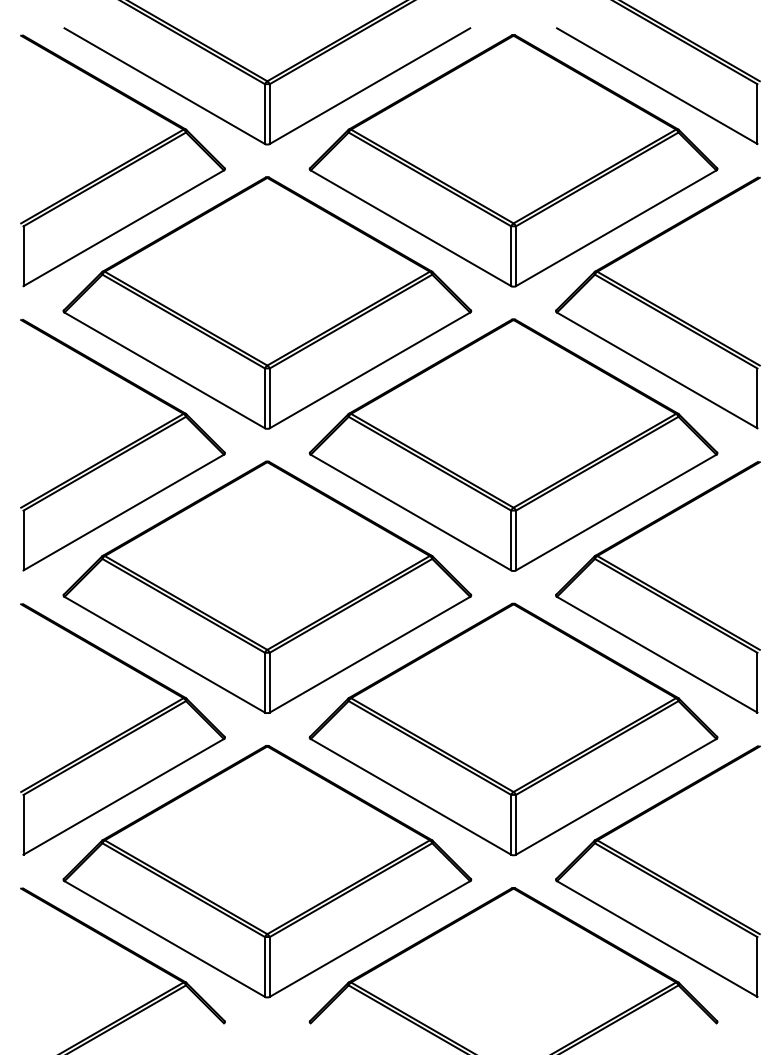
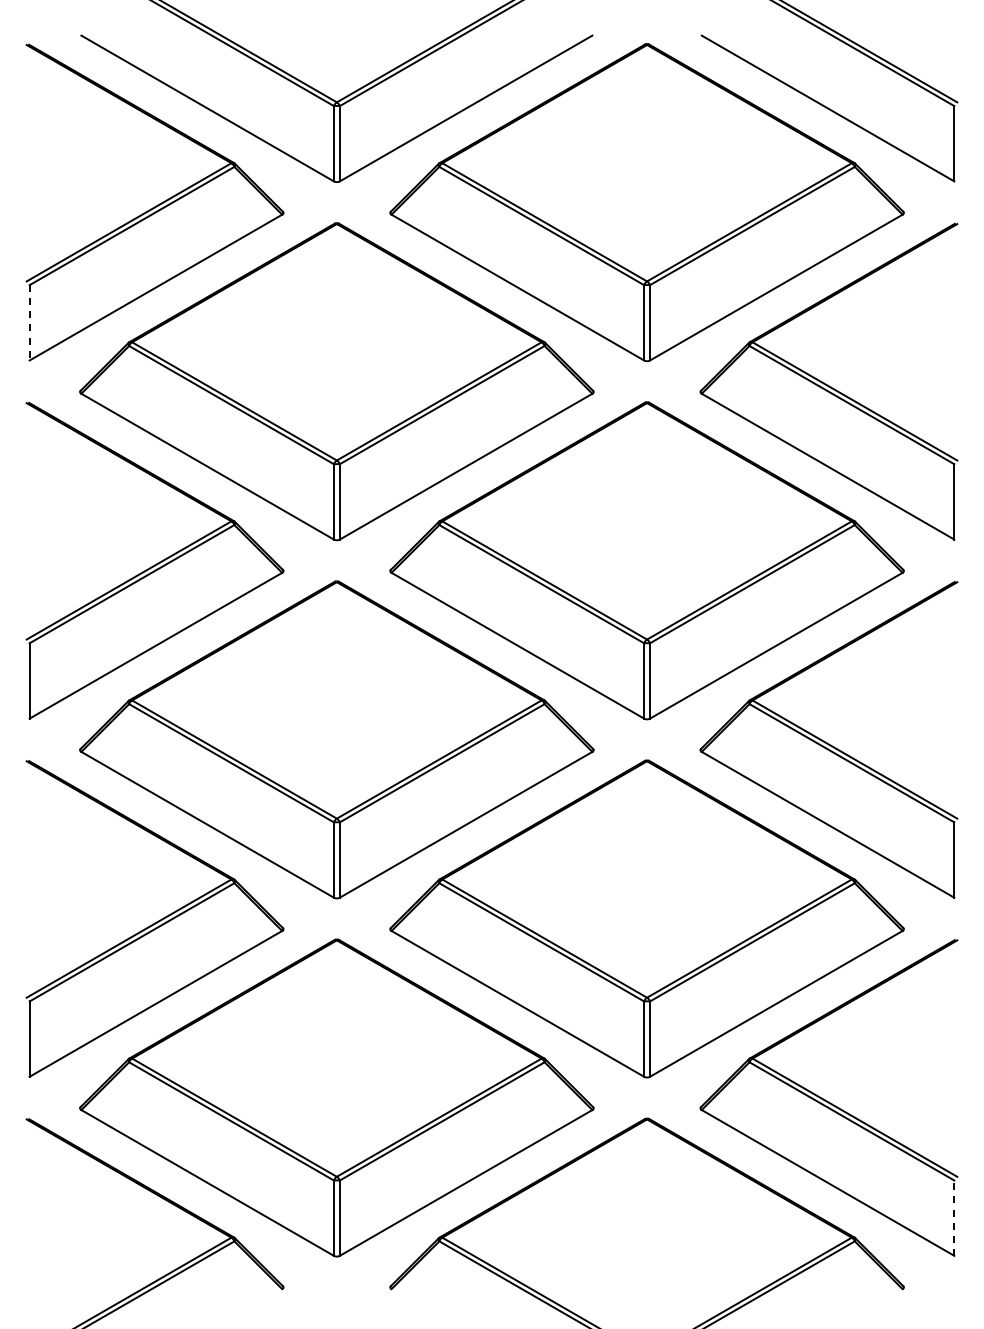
line: (23, 256) -> (29, 322), solid -> dashed
line: (757, 967) -> (954, 1218), solid -> dashed

